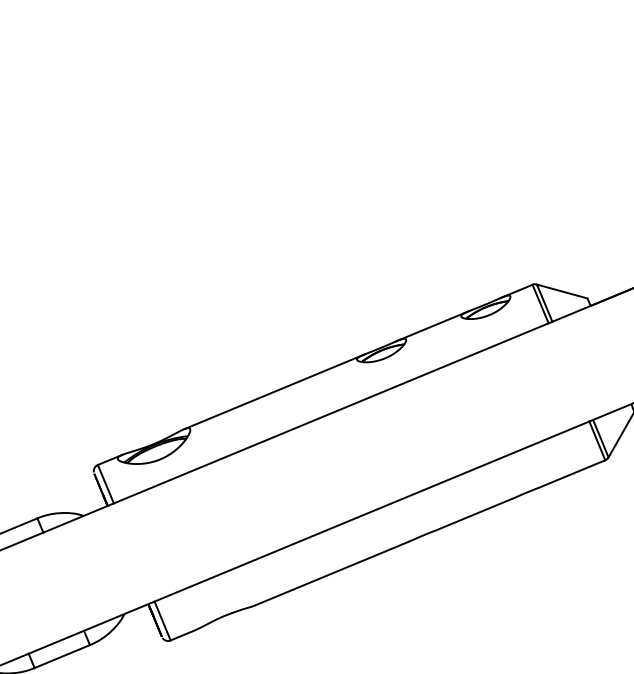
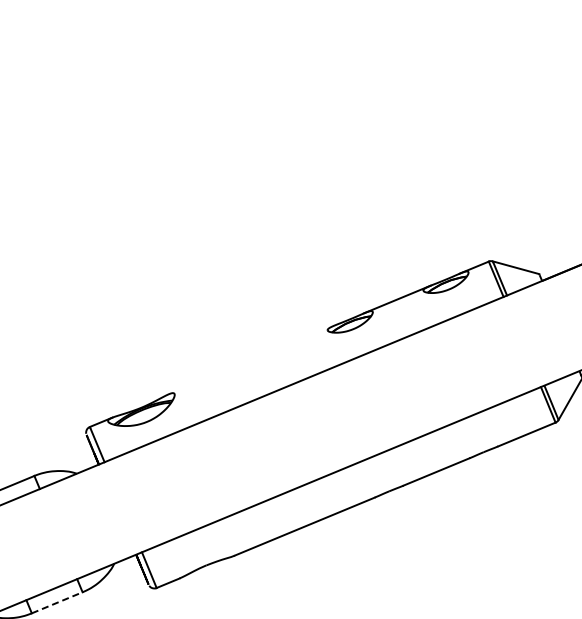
line: (275, 391) -> (252, 359), removed
line: (62, 656) -> (57, 602), solid -> dashed

